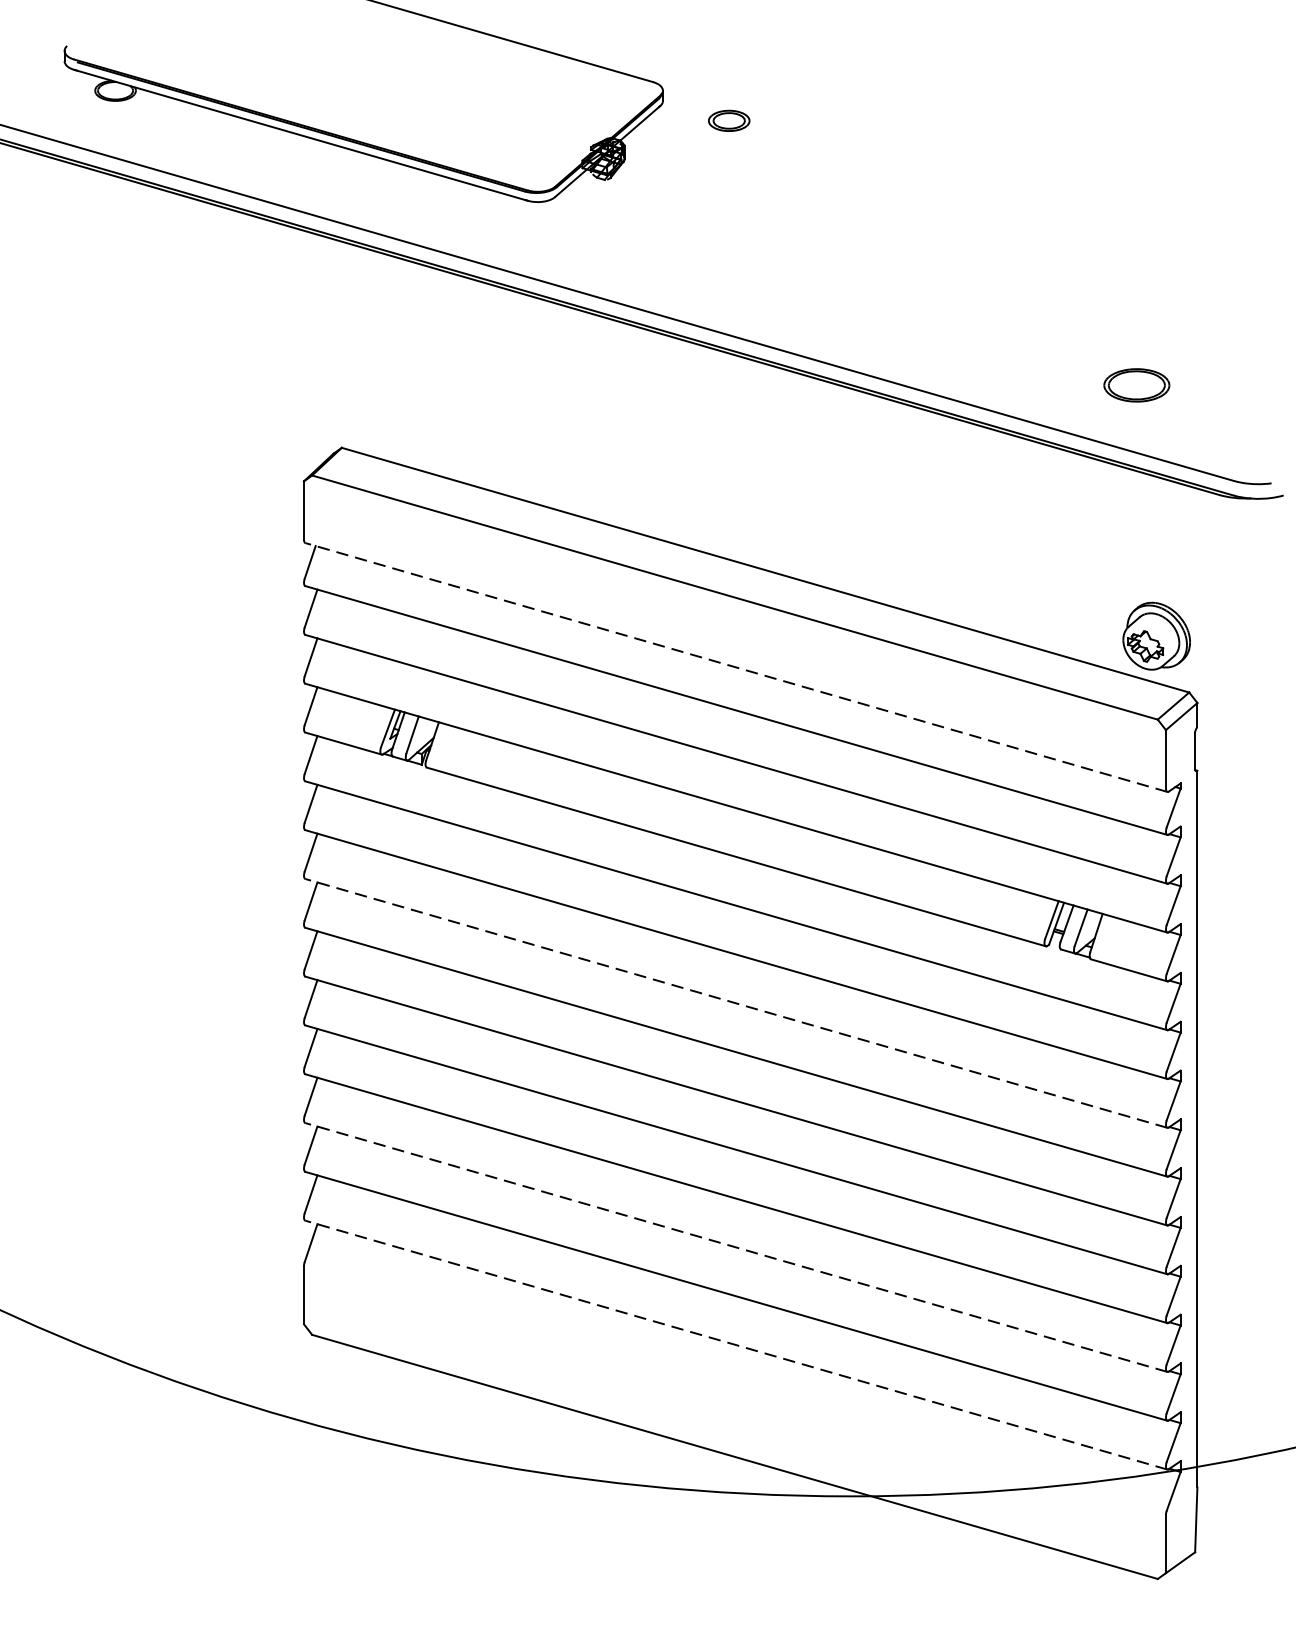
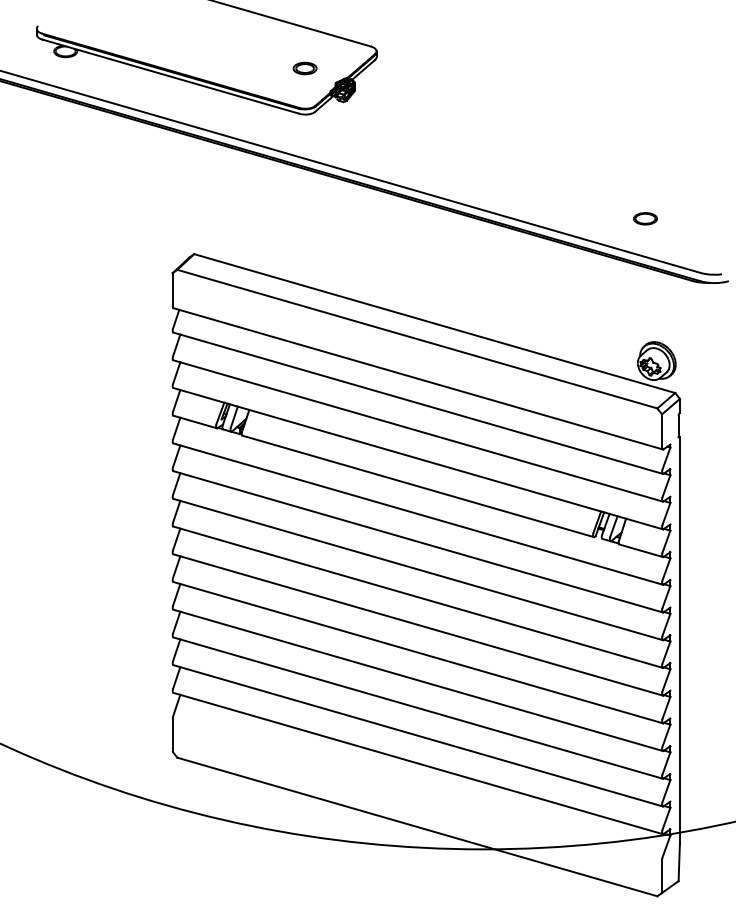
part: (728, 120) -> (304, 68), moved
part: (1136, 385) -> (645, 218), size x0.62
line: (736, 666) -> (418, 378), dashed -> solid
line: (736, 1003) -> (418, 569), dashed -> solid
line: (736, 1248) -> (418, 708), dashed -> solid
line: (736, 1345) -> (418, 763), dashed -> solid

